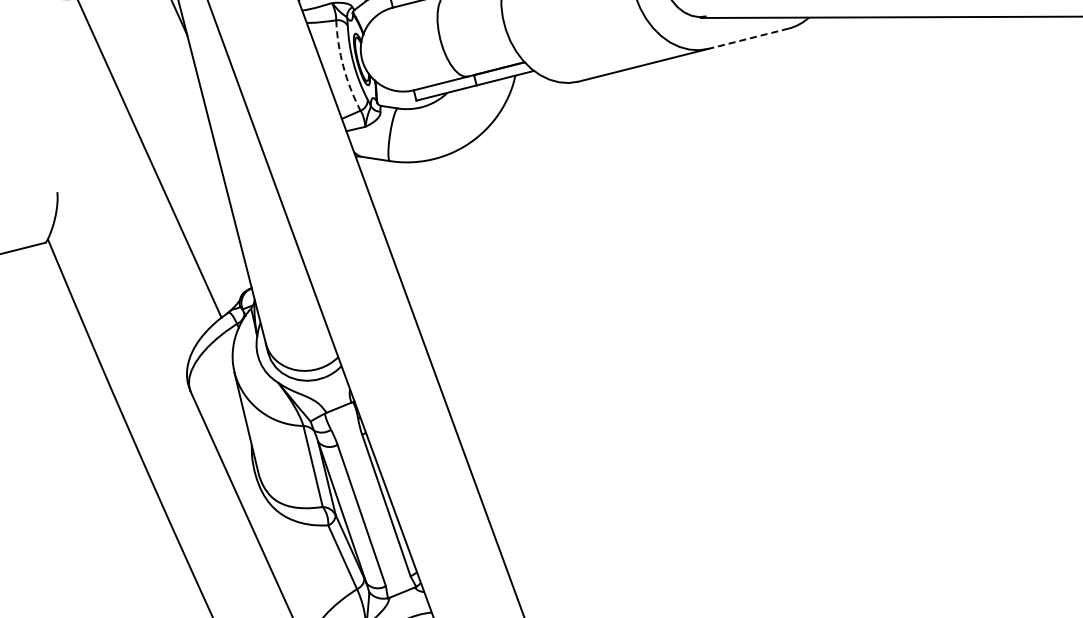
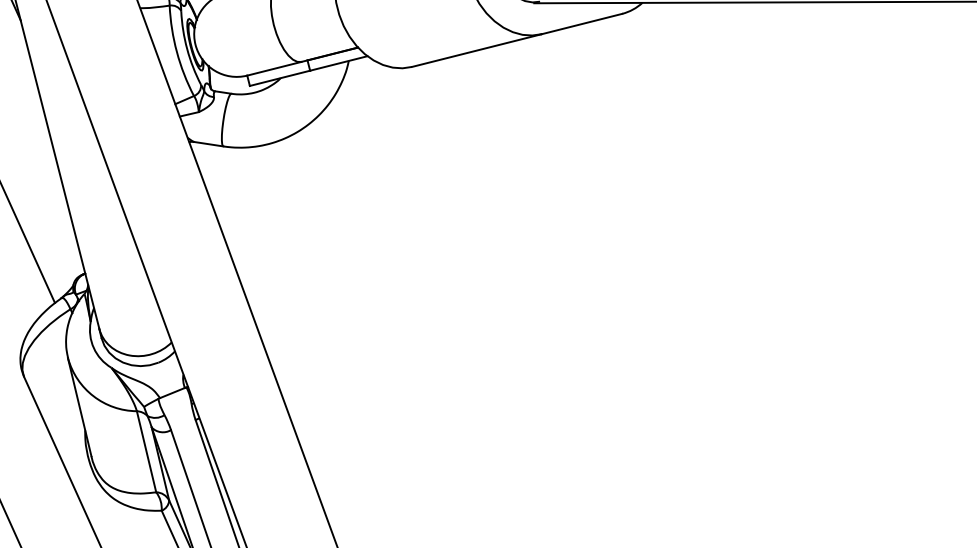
line: (748, 38) -> (581, 23), dashed -> solid
arc: (343, 66) -> (176, 51), dashed -> solid

